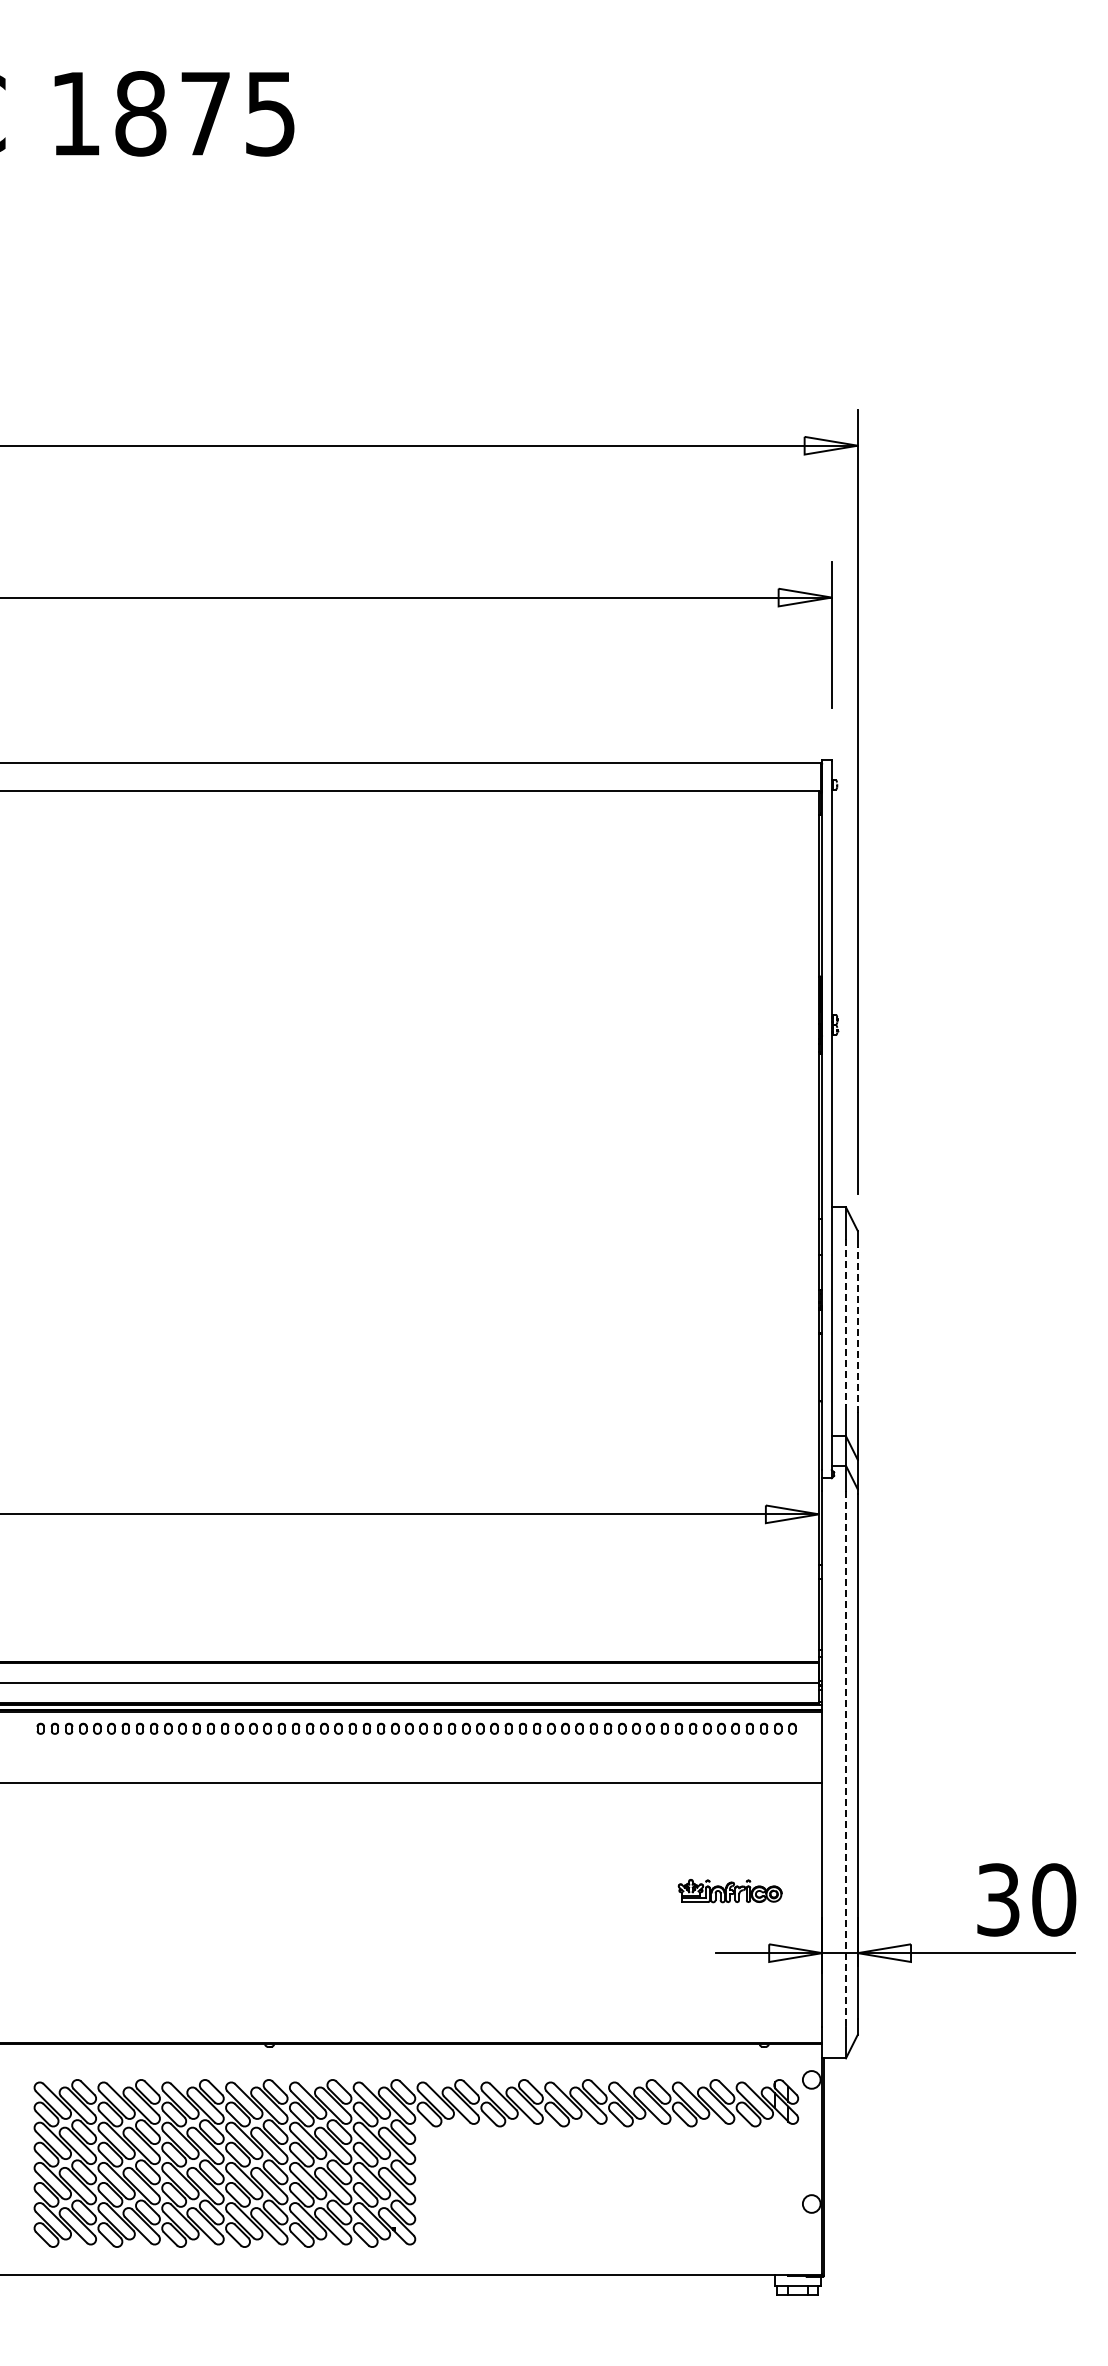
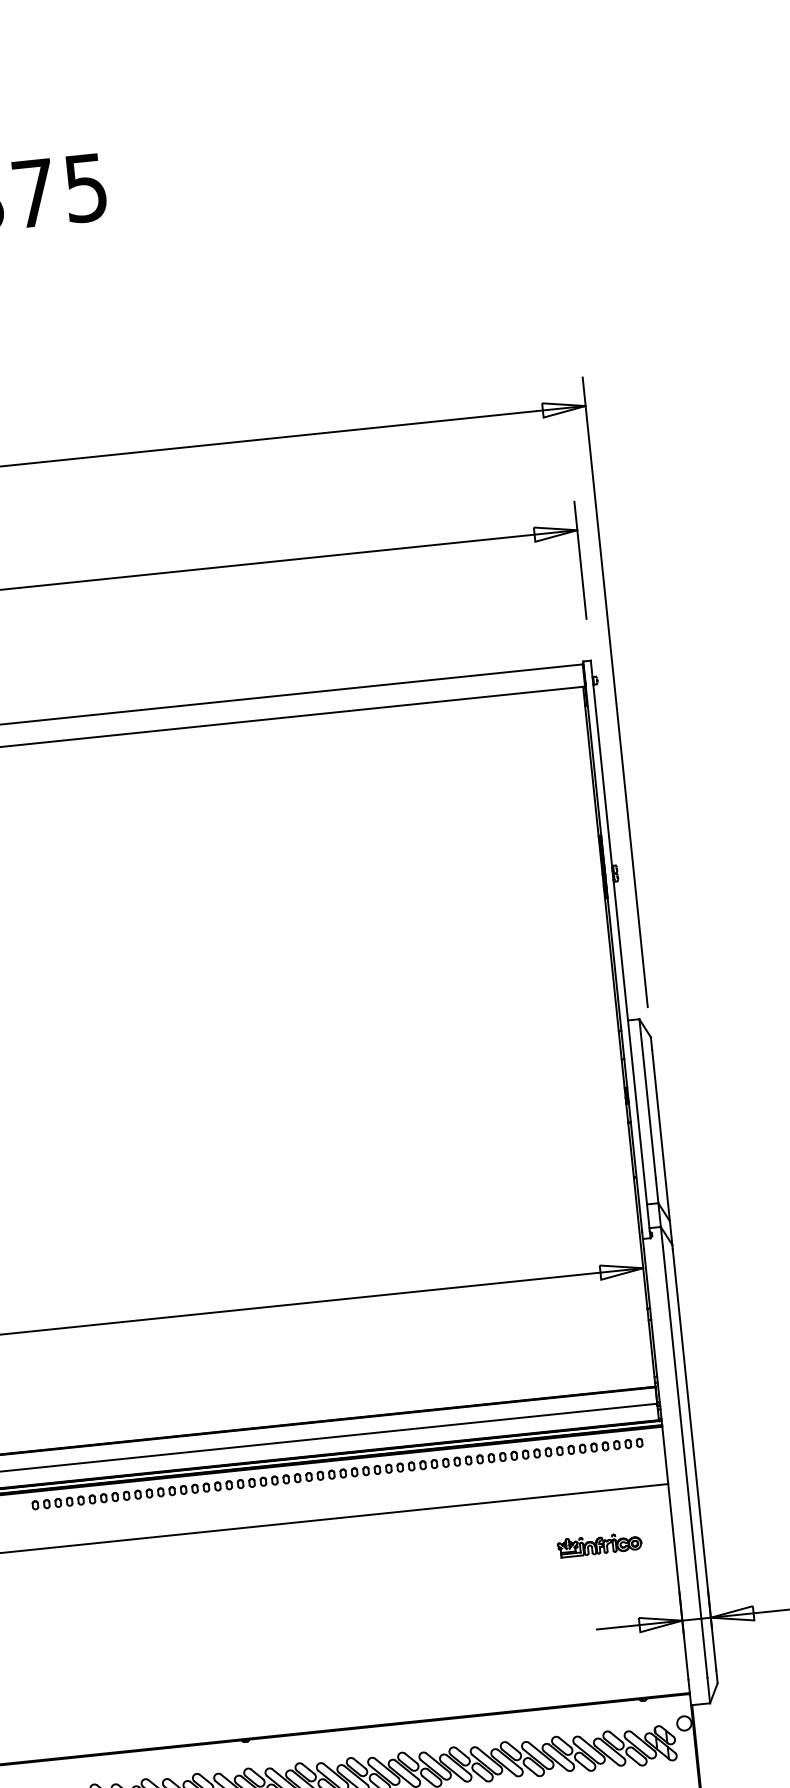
line: (846, 1322) -> (649, 1111), dashed -> solid
line: (857, 1329) -> (658, 1116), dashed -> solid
line: (846, 1758) -> (685, 1462), dashed -> solid
part: (729, 1891) -> (599, 1545), moved

